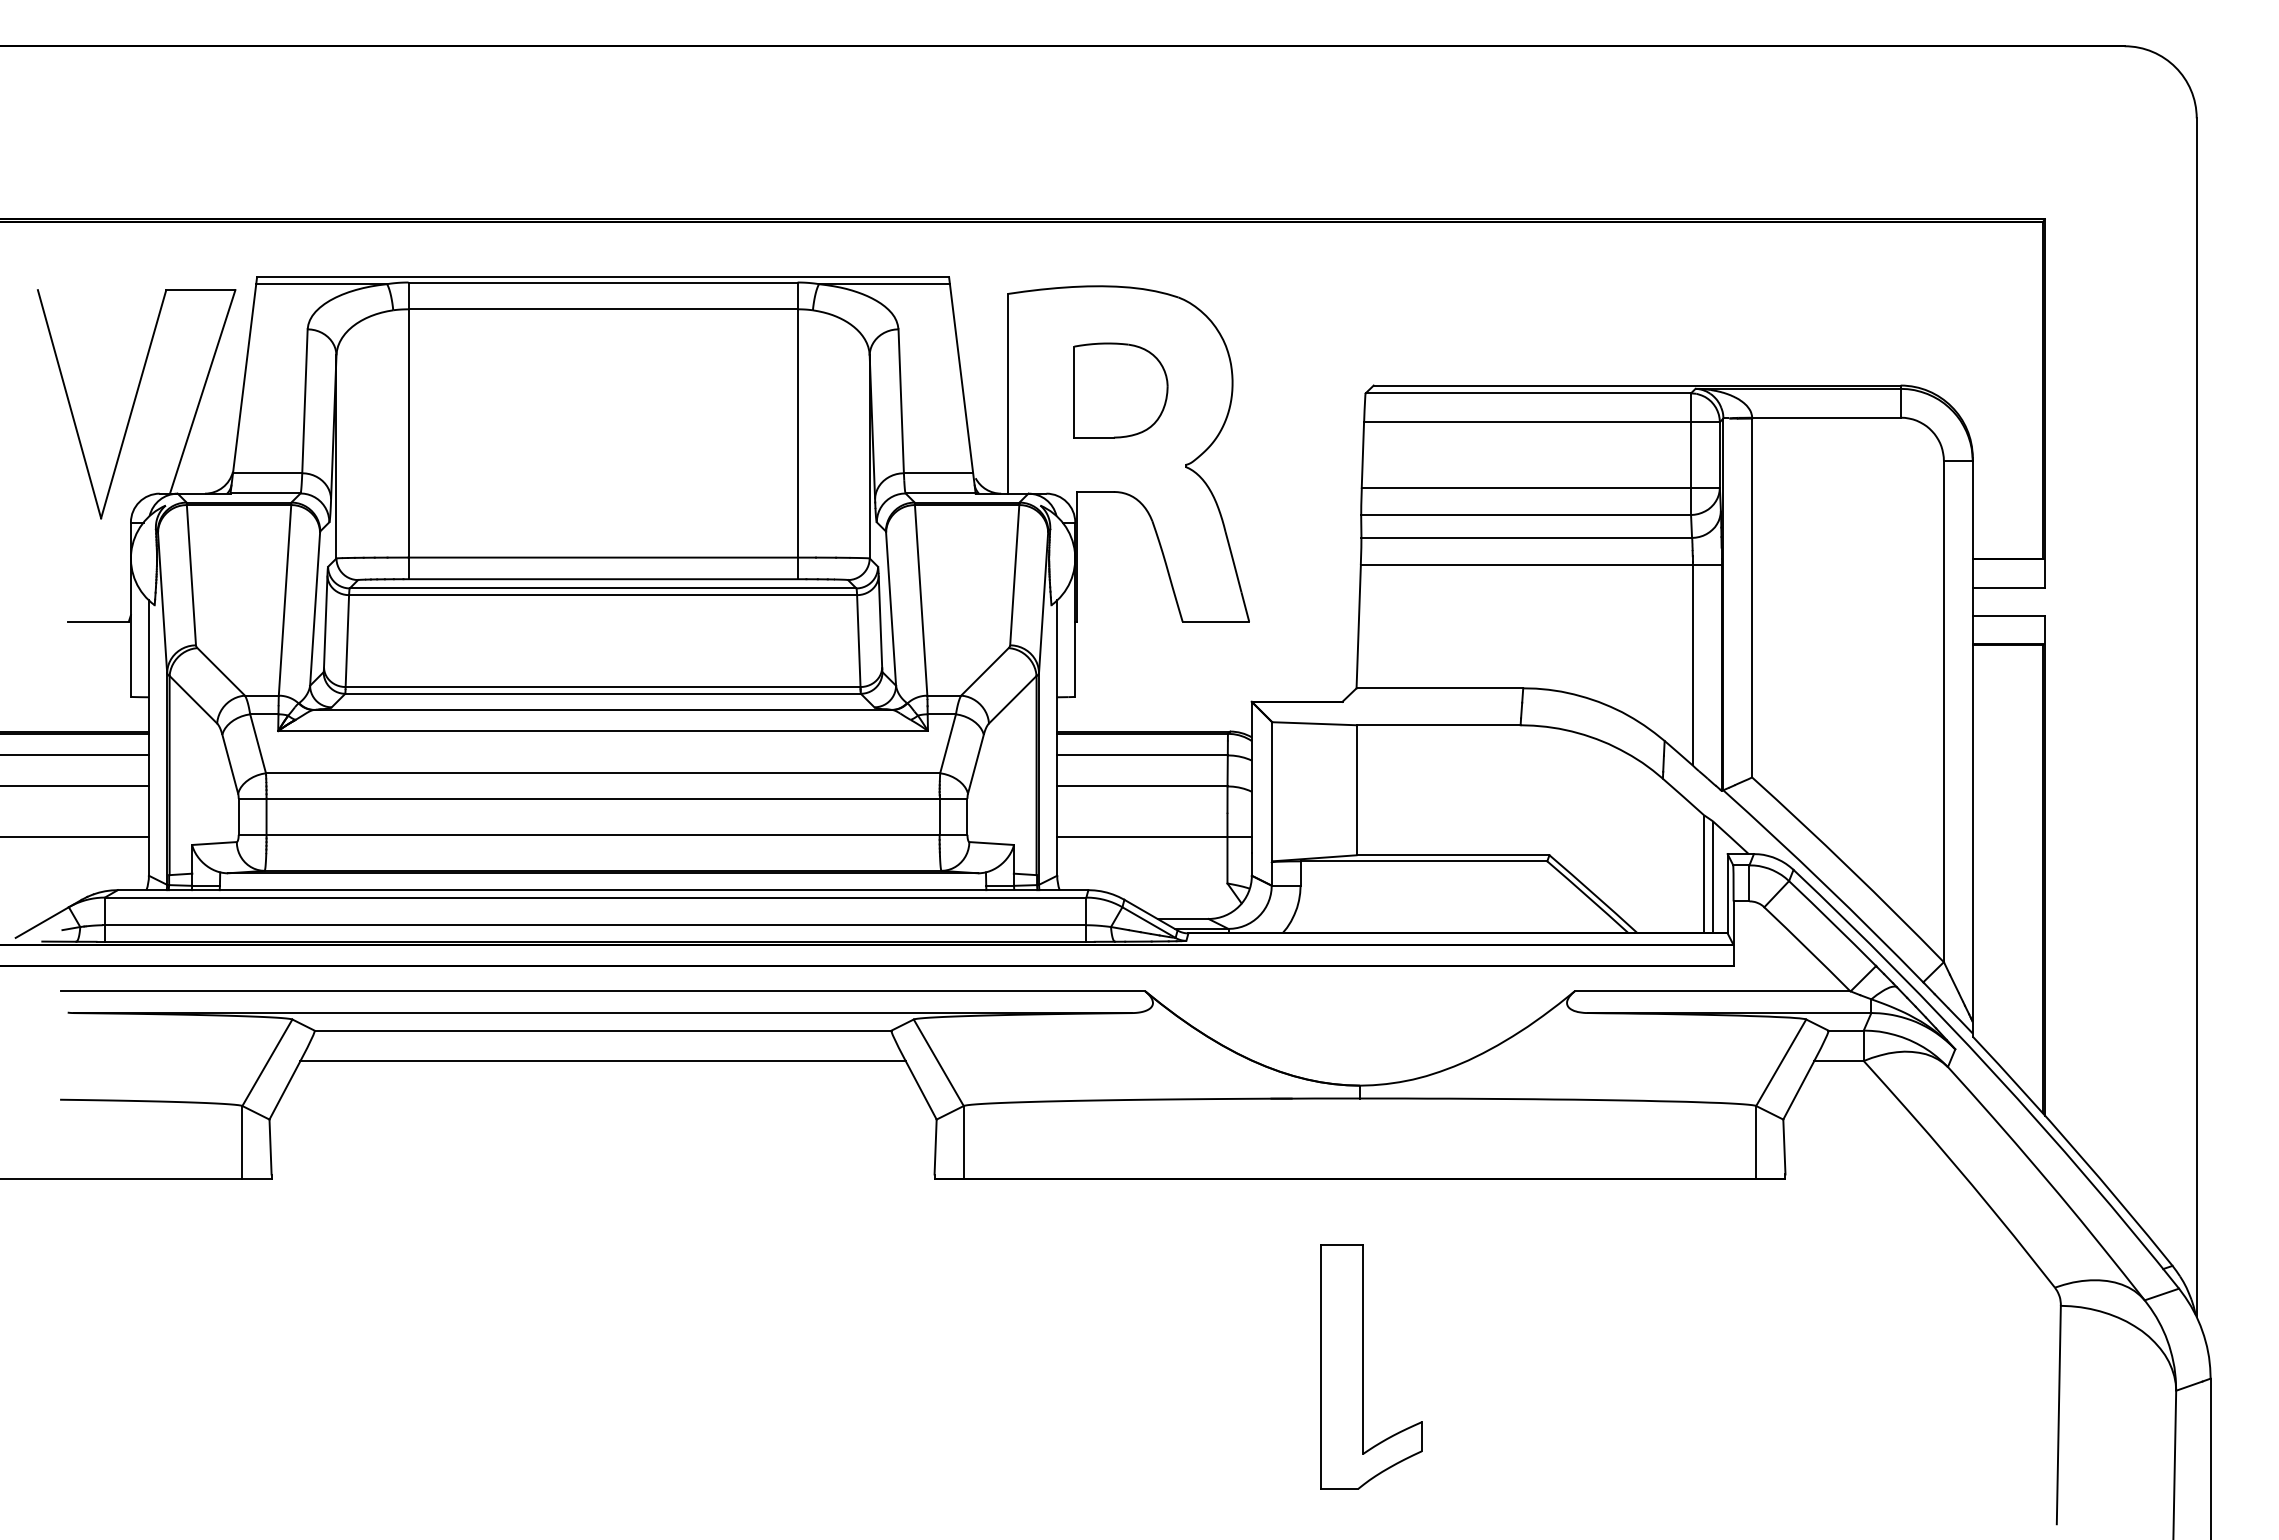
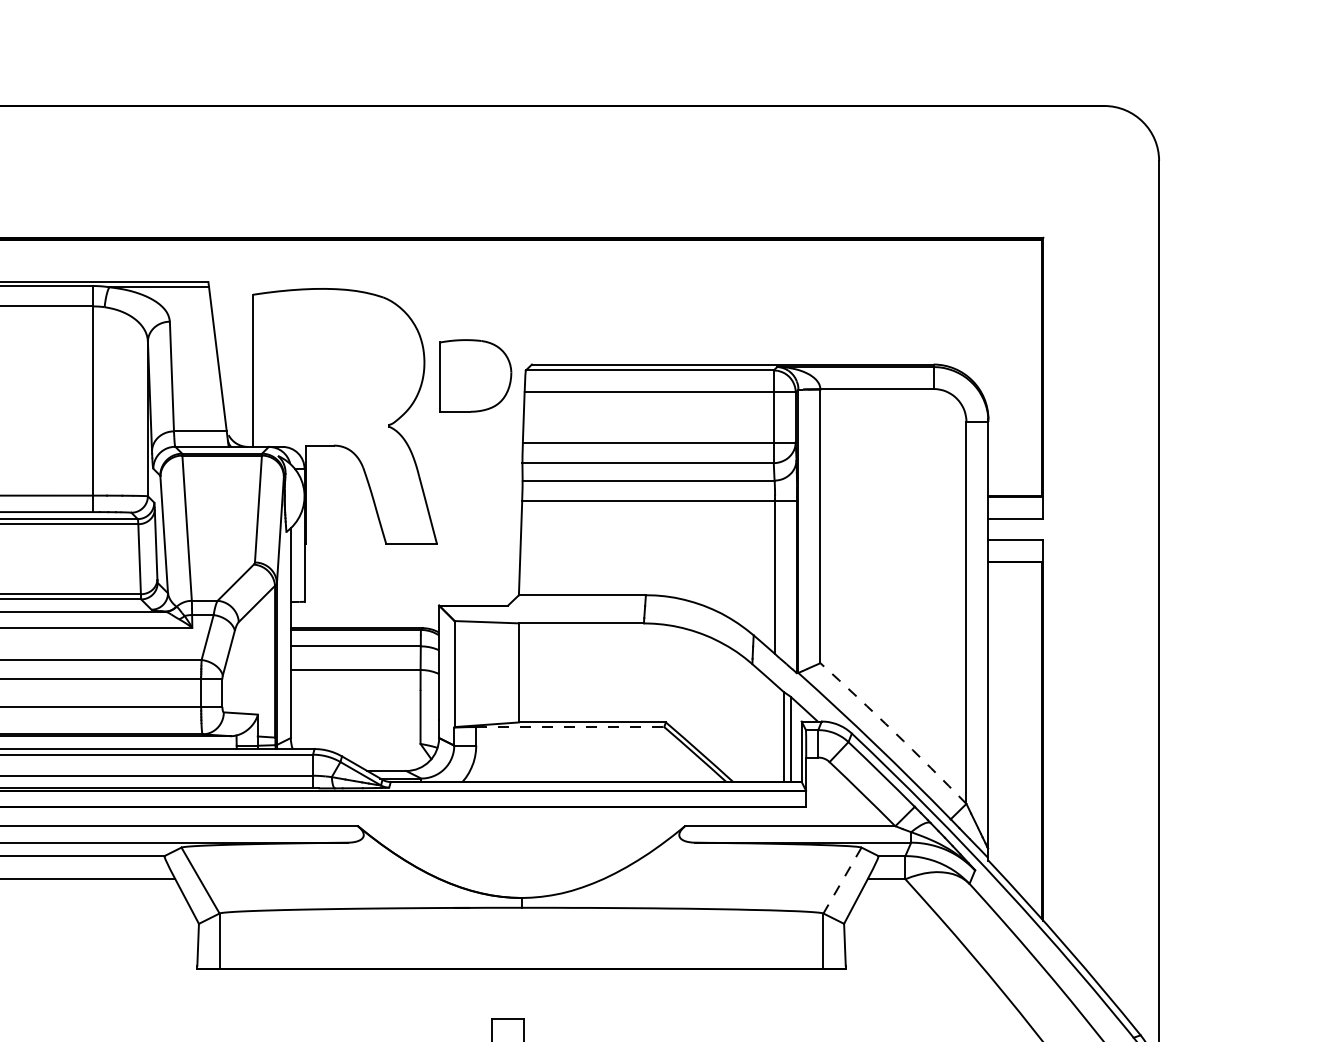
part: (1120, 390) -> (475, 375), moved
line: (1154, 836) -> (364, 708), removed
line: (1424, 861) -> (570, 727), solid -> dashed
arc: (1849, 868) -> (894, 732), solid -> dashed
line: (1781, 1062) -> (842, 880), solid -> dashed

